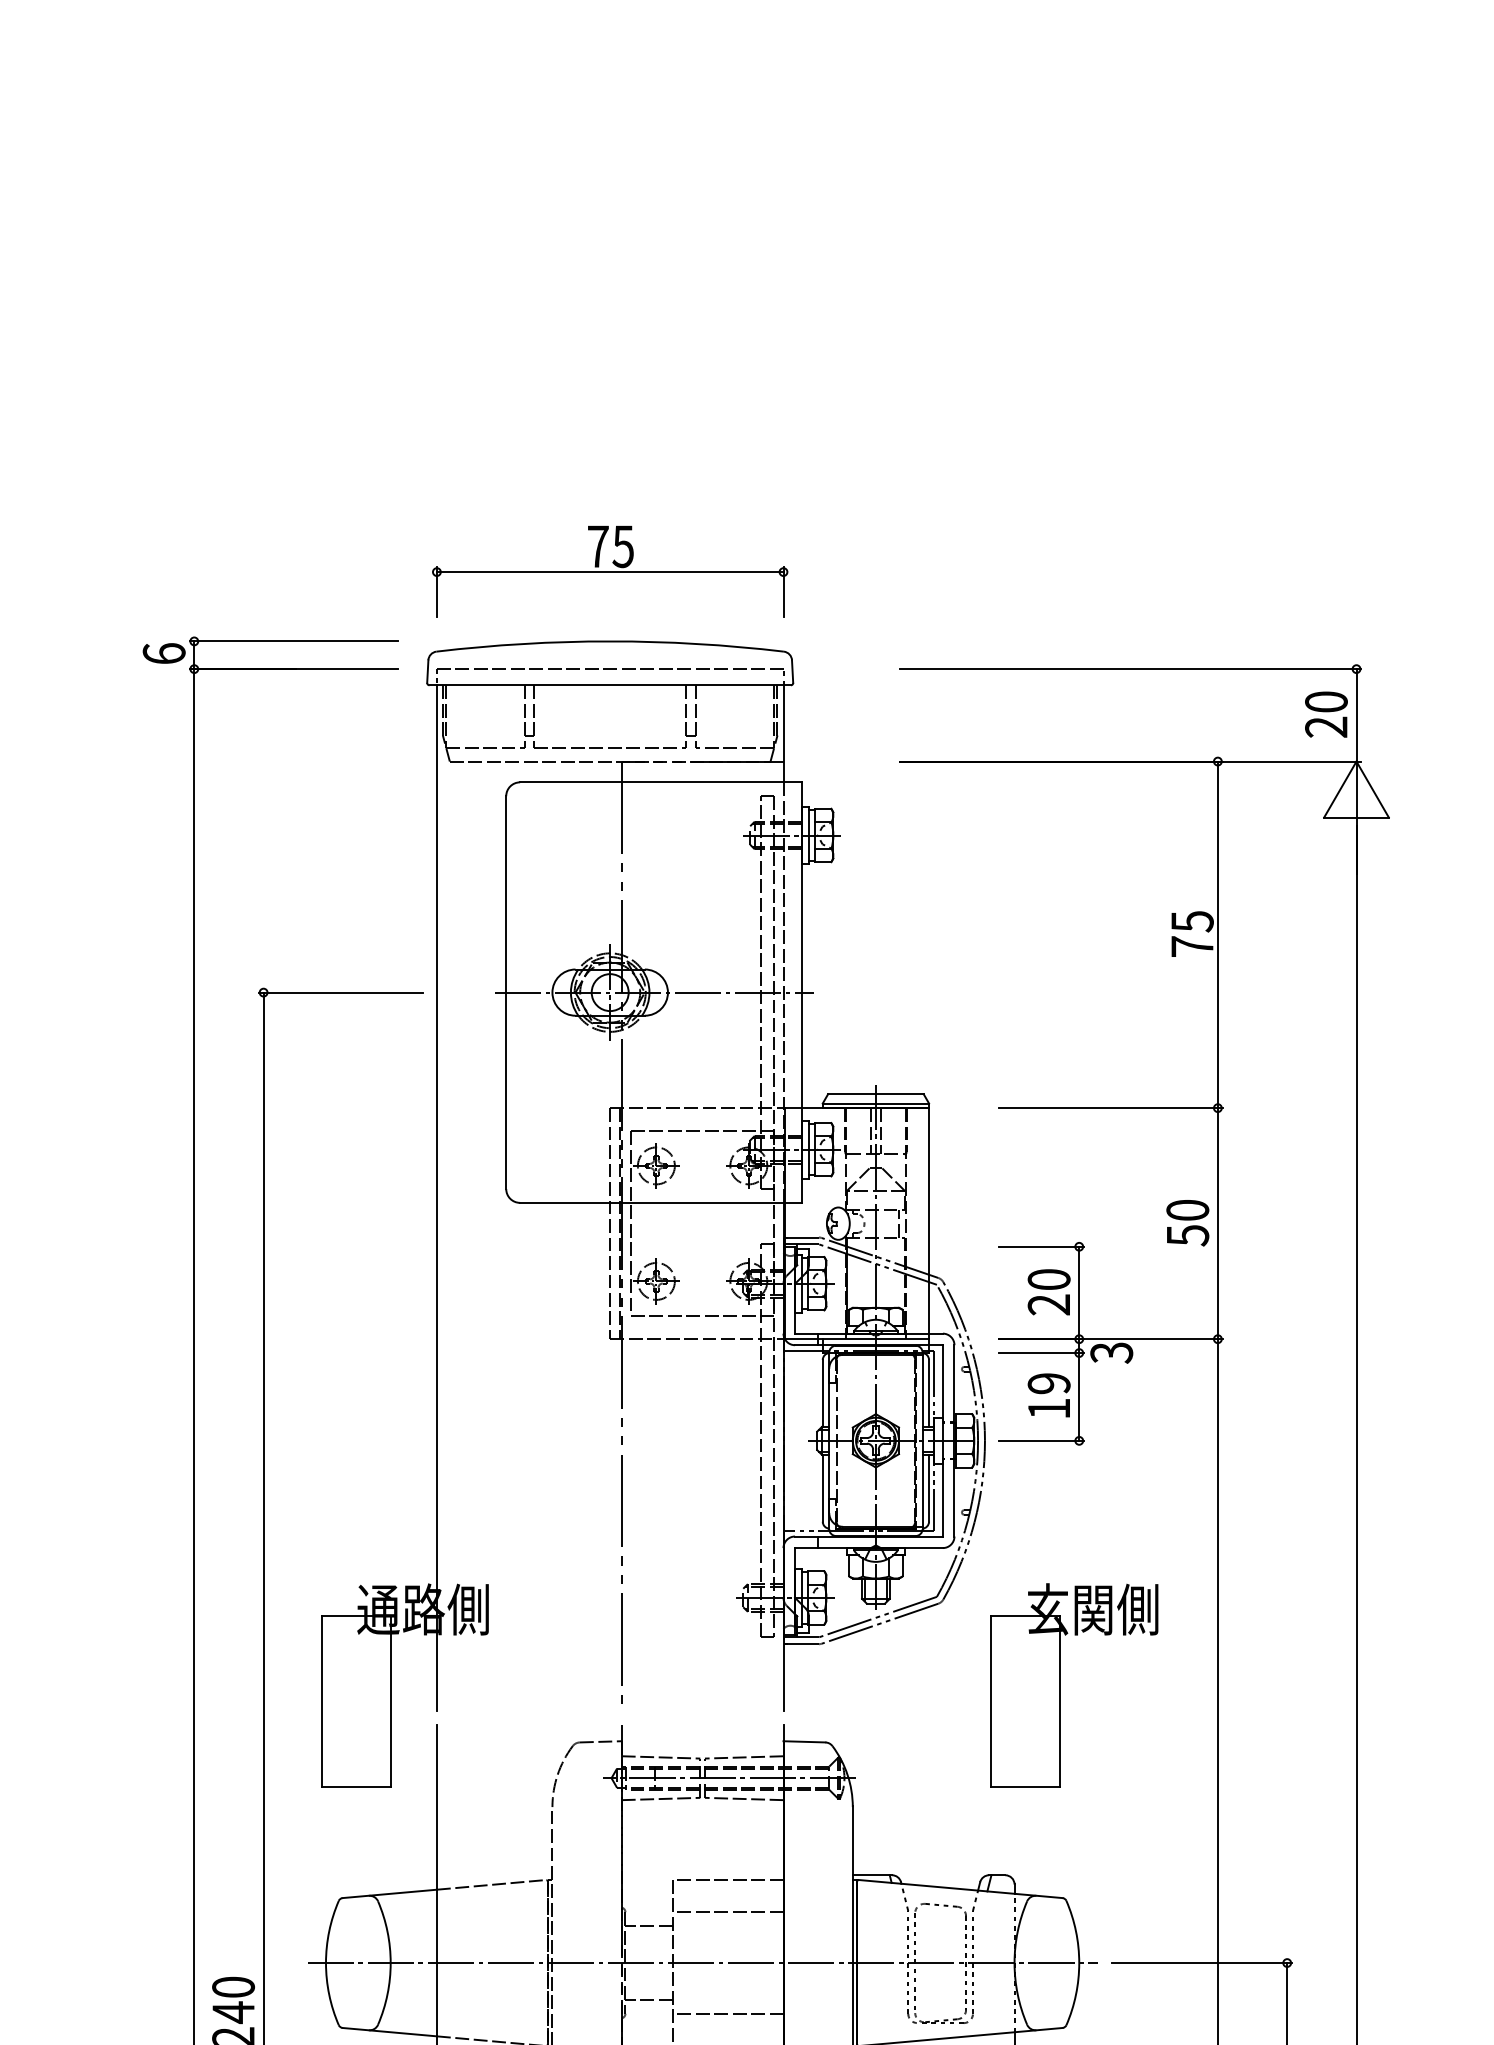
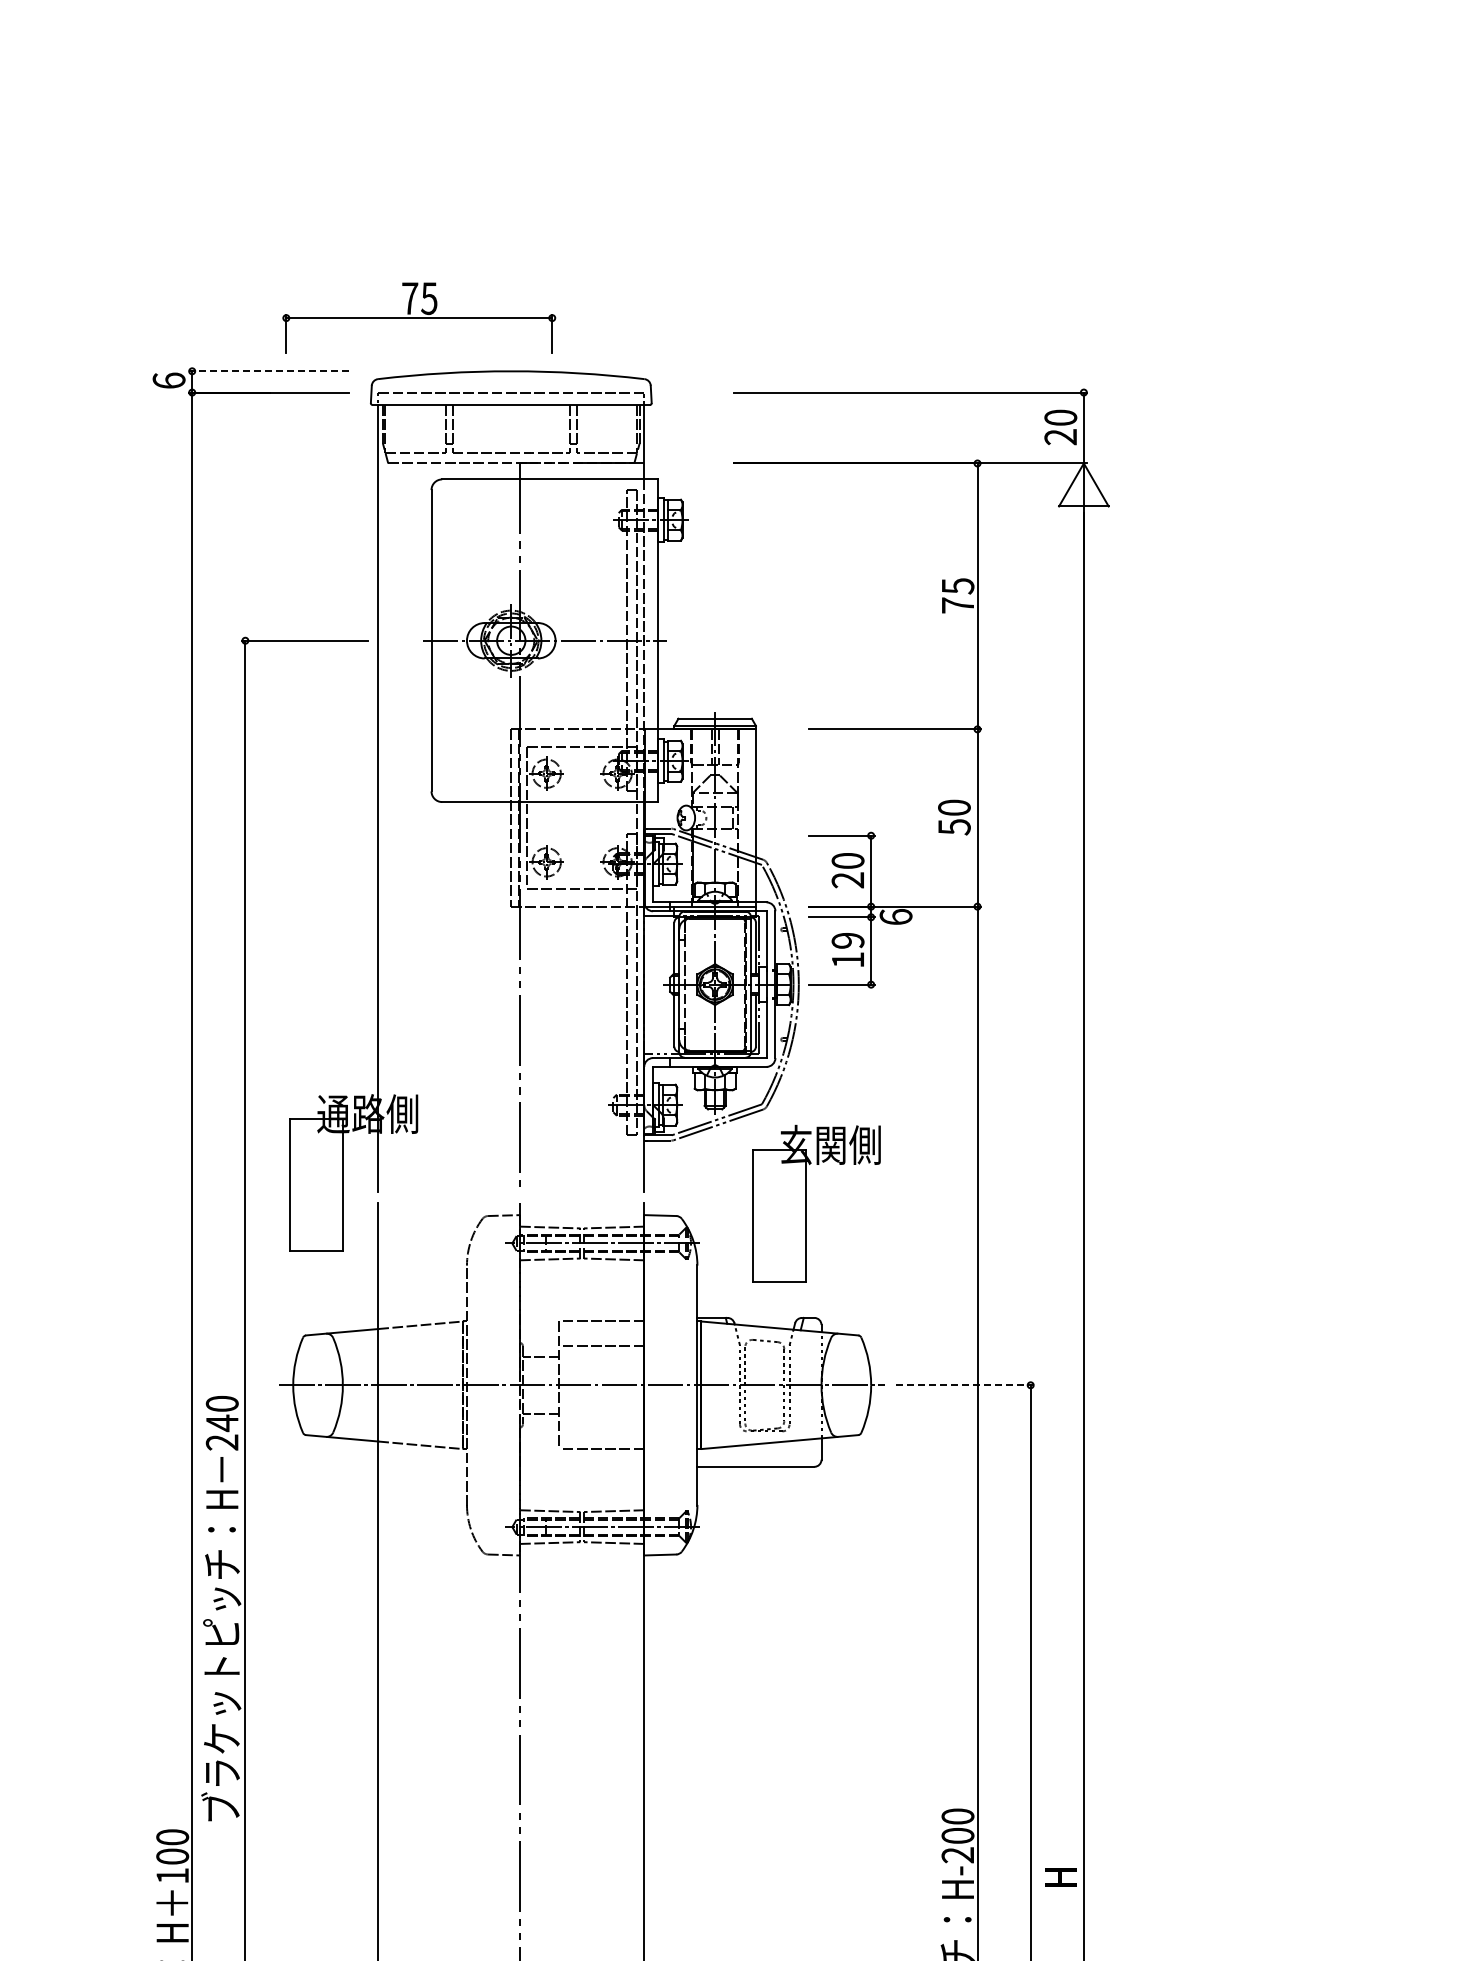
part: (610, 571) -> (419, 317), moved
line: (293, 641) -> (268, 371), solid -> dashed
text: (1110, 1353) -> (895, 917), 3 -> 6
part: (1061, 1685) -> (806, 1203), moved
line: (1202, 1963) -> (965, 1385), solid -> dashed
line: (727, 2014) -> (601, 1424), removed

